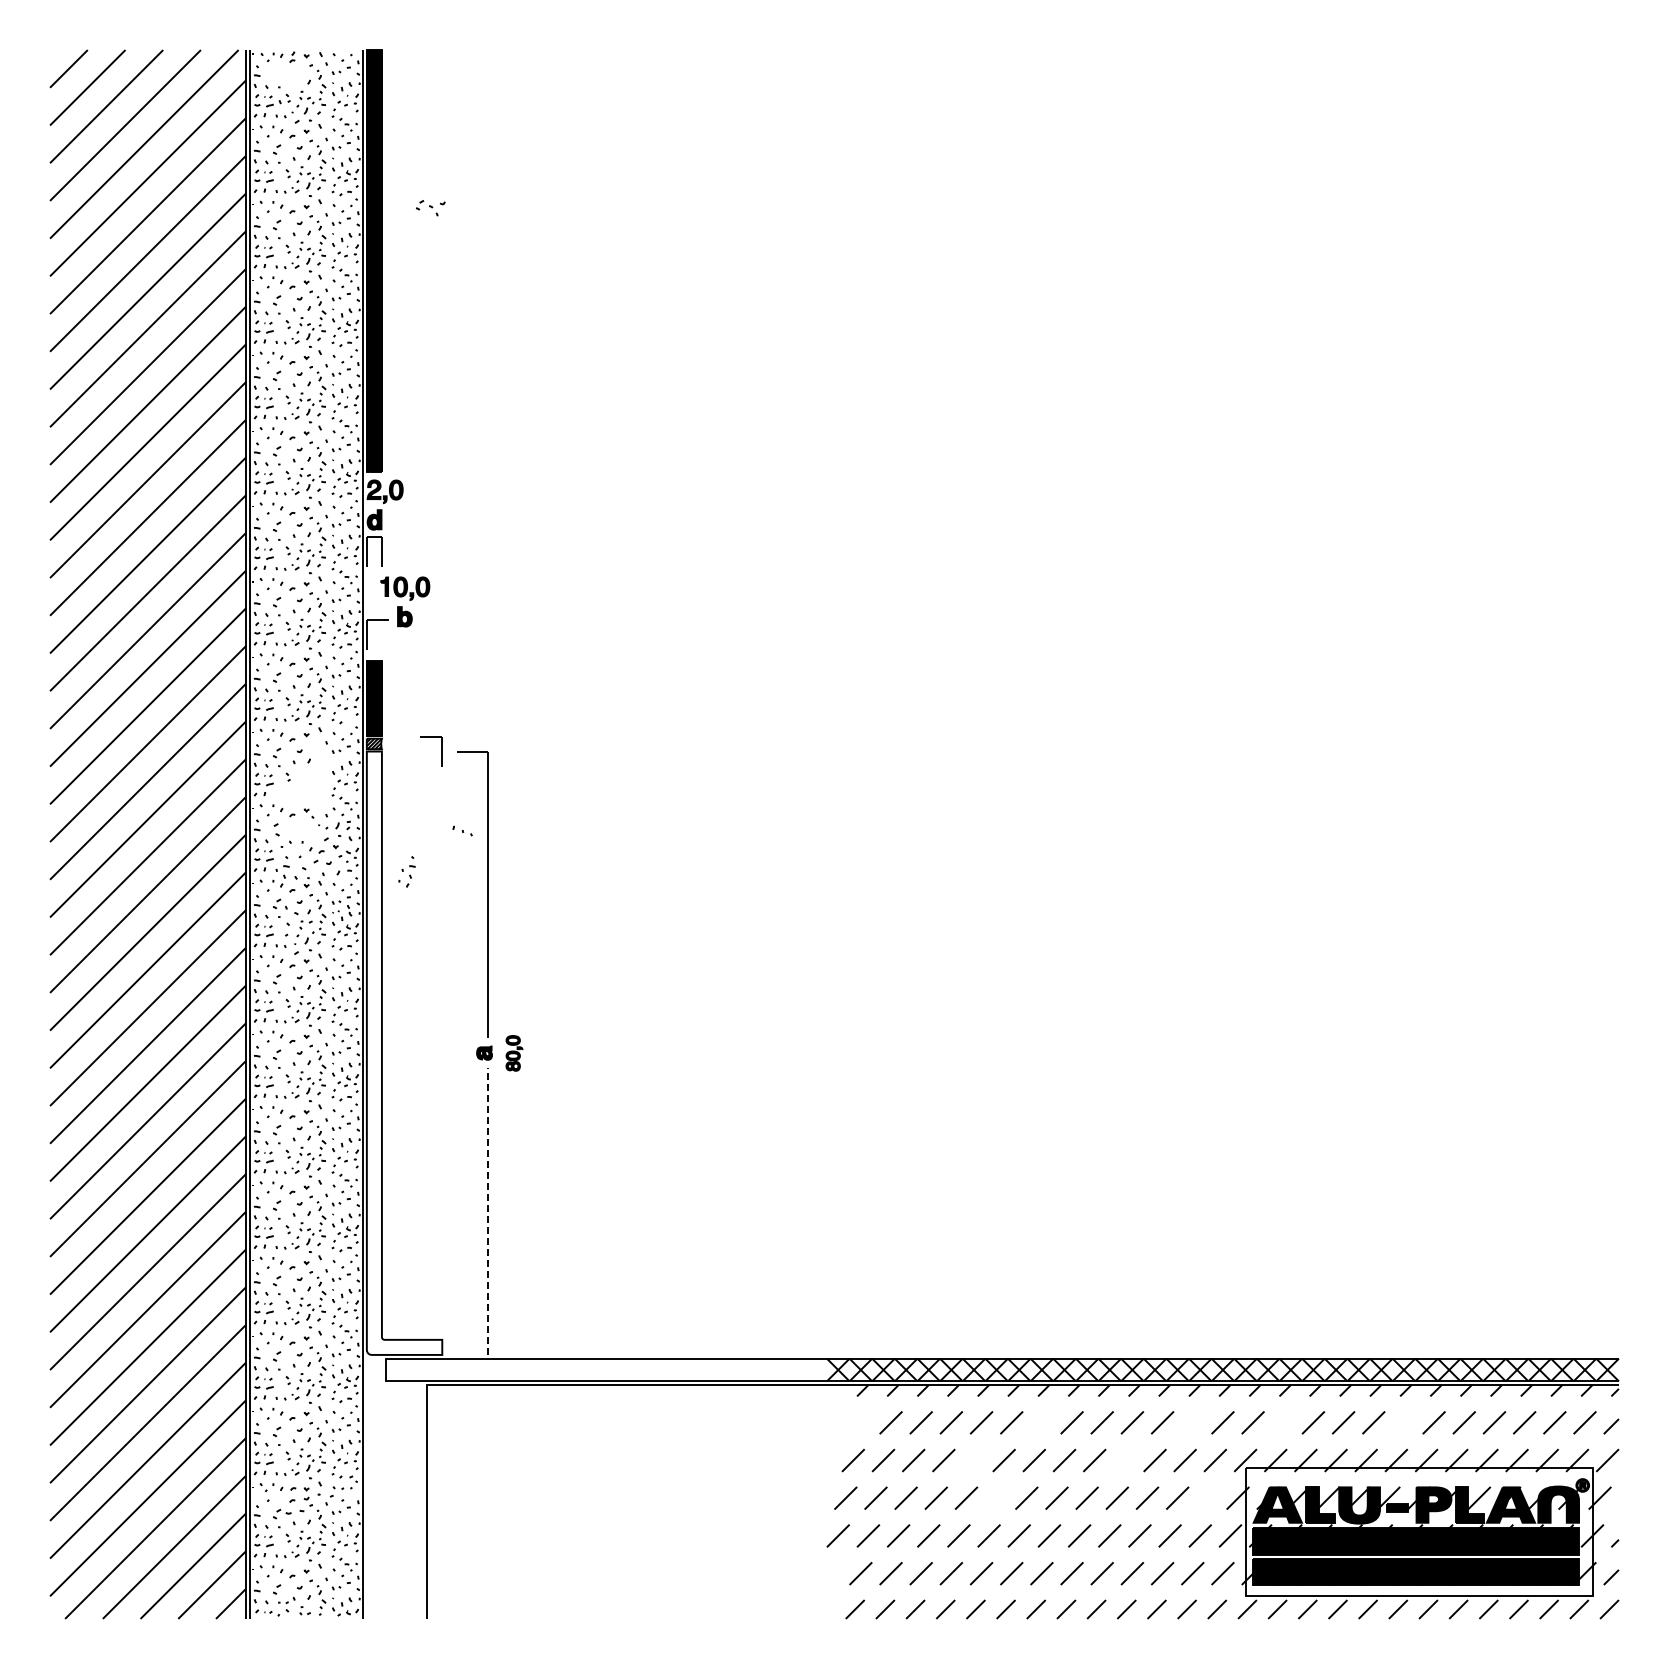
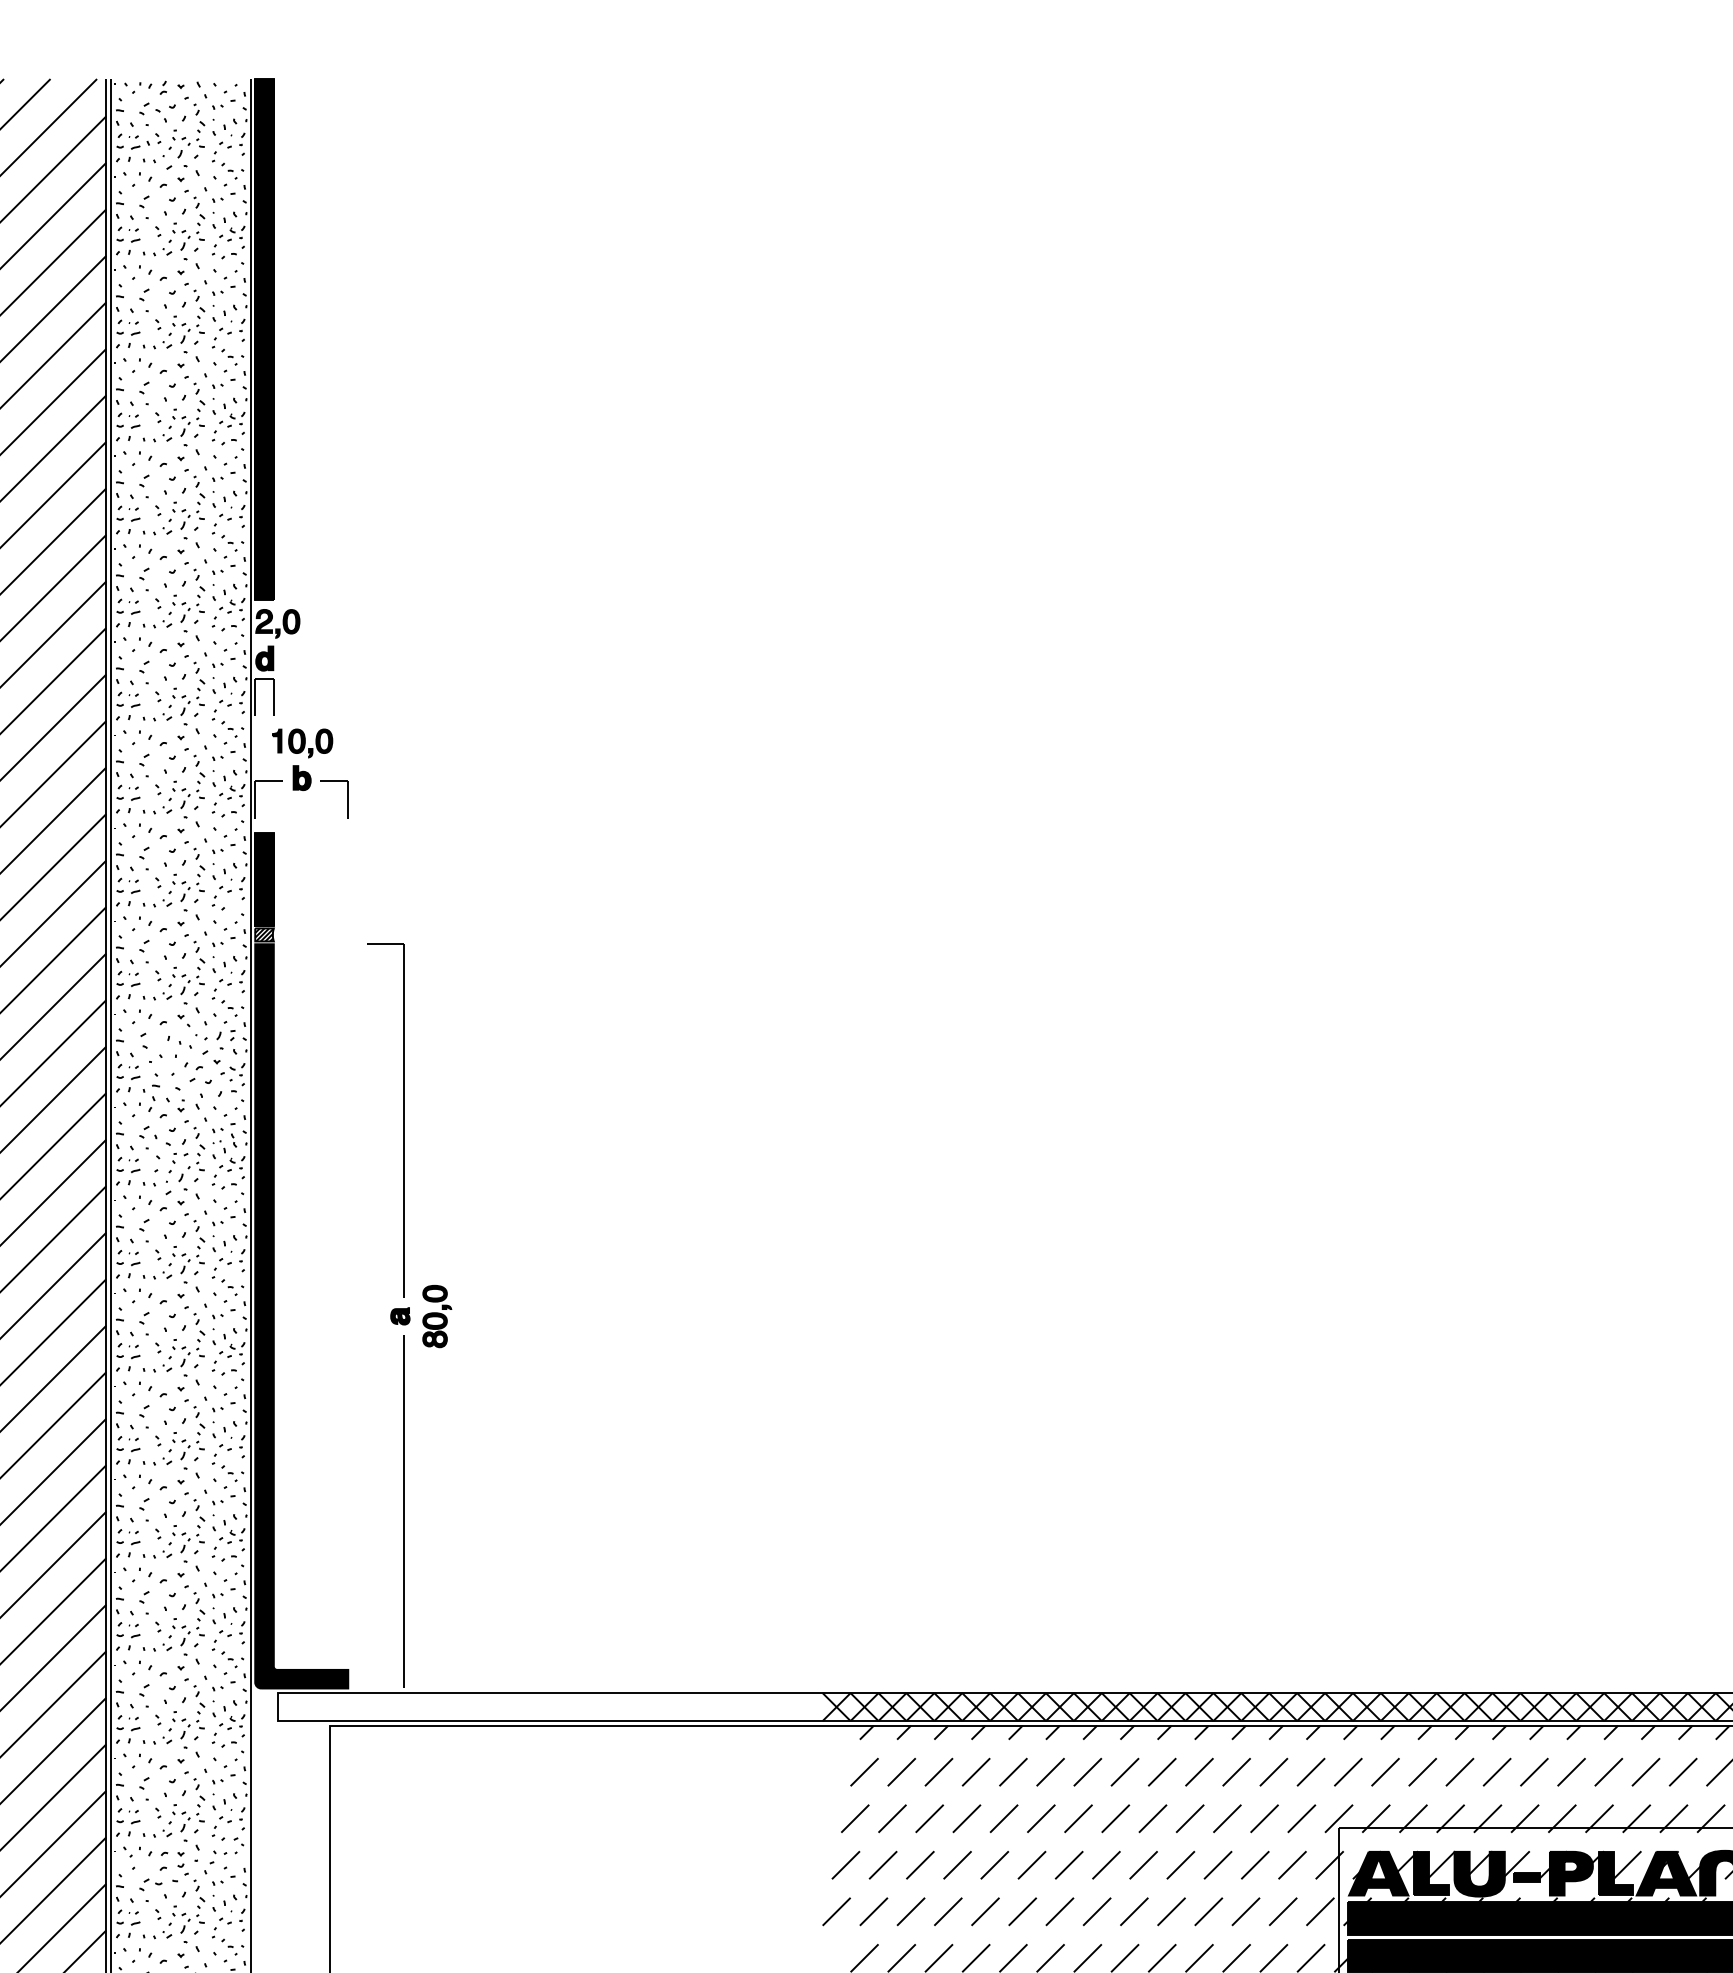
part: (430, 208) -> (157, 112), moved
part: (441, 751) -> (347, 799), moved
part: (304, 775) -> (178, 973), added
part: (462, 830) -> (179, 1041), moved
part: (406, 871) -> (304, 1092), removed
fill: (404, 1052) -> (301, 1315), added
part: (514, 1053) -> (437, 1316), size x1.43
line: (487, 1211) -> (404, 1511), dashed -> solid
line: (860, 1422) -> (864, 1771), added
line: (1041, 1422) -> (1087, 1771), added
line: (1192, 1422) -> (1273, 1771), added
line: (1282, 1422) -> (1384, 1771), added
line: (1403, 1422) -> (1533, 1771), added
line: (973, 1460) -> (1003, 1818), added
line: (1124, 1460) -> (1189, 1818), added
line: (996, 1497) -> (1031, 1864), added
line: (1207, 1497) -> (1292, 1864), added

